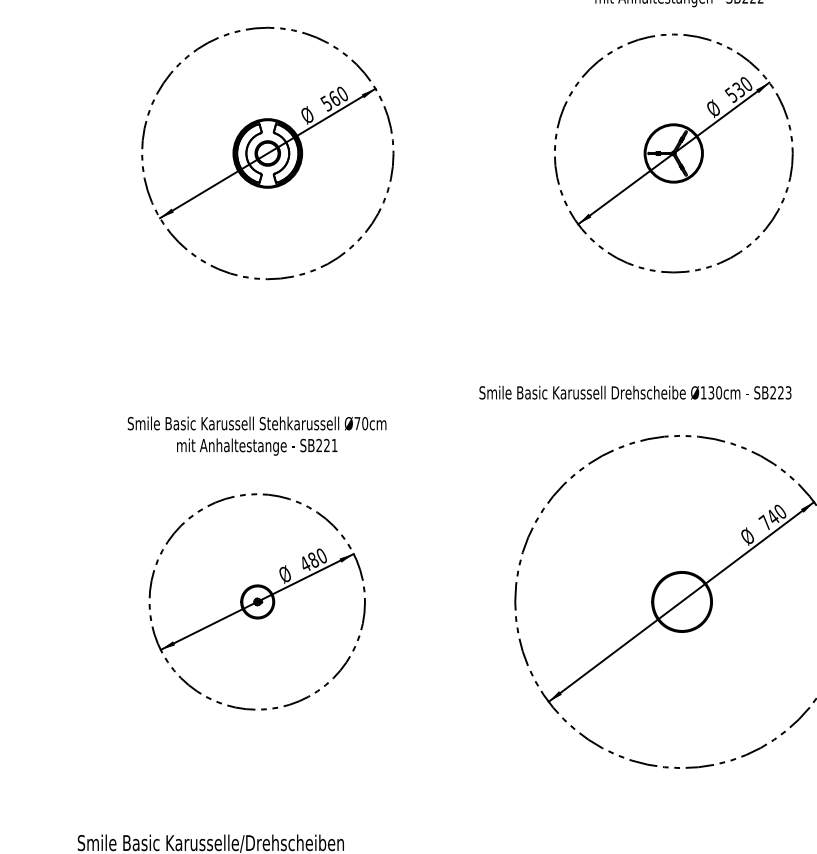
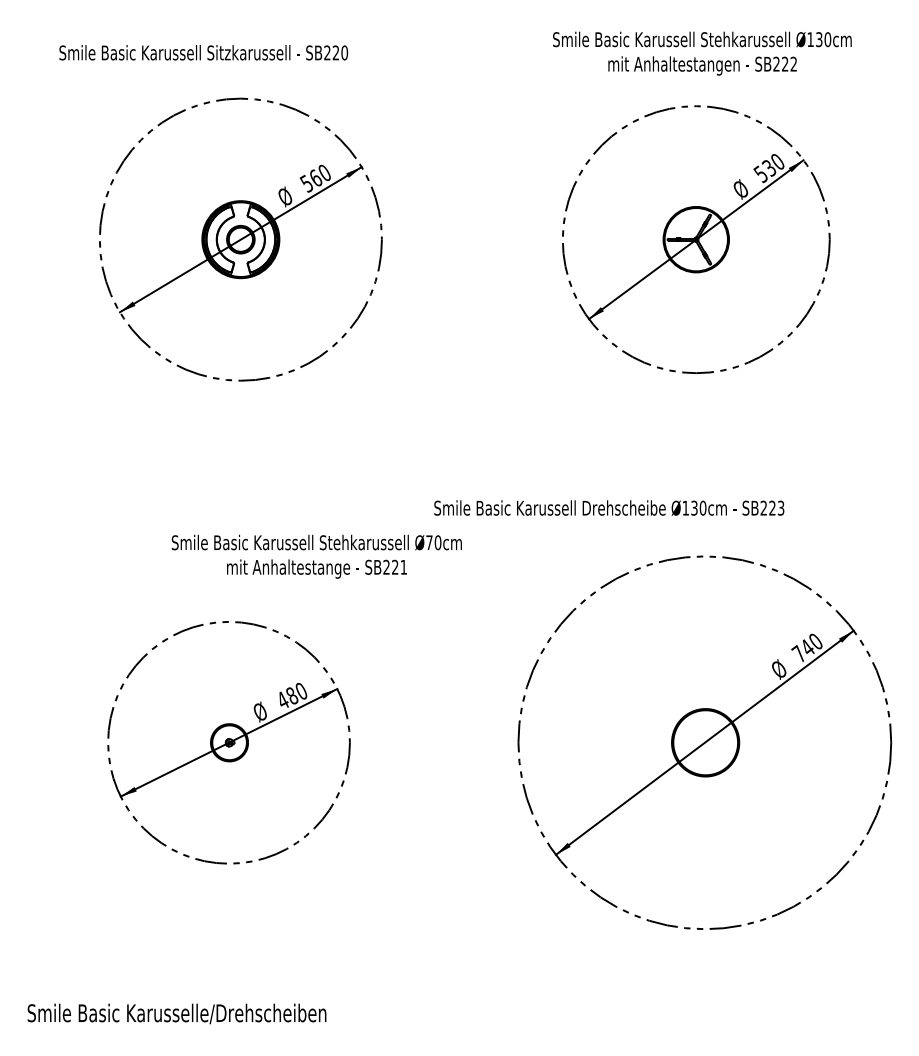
text: (635, 392) -> (609, 507), moved
text: (256, 435) -> (316, 556), moved

